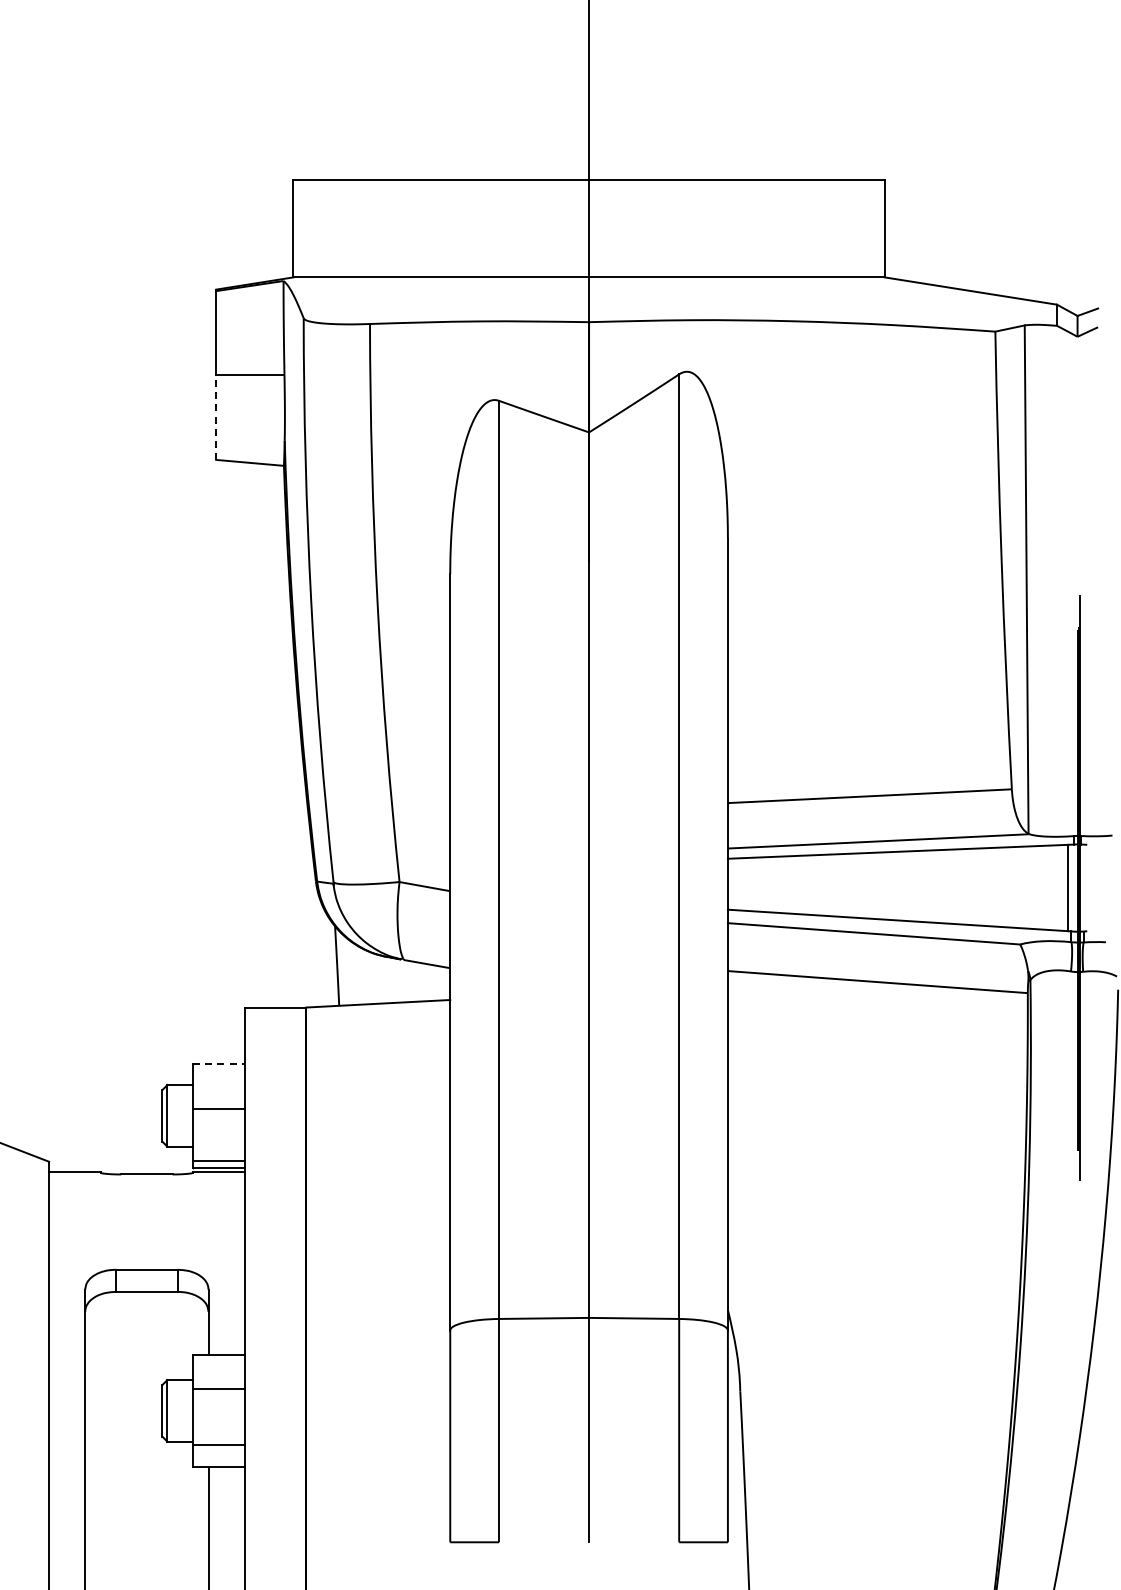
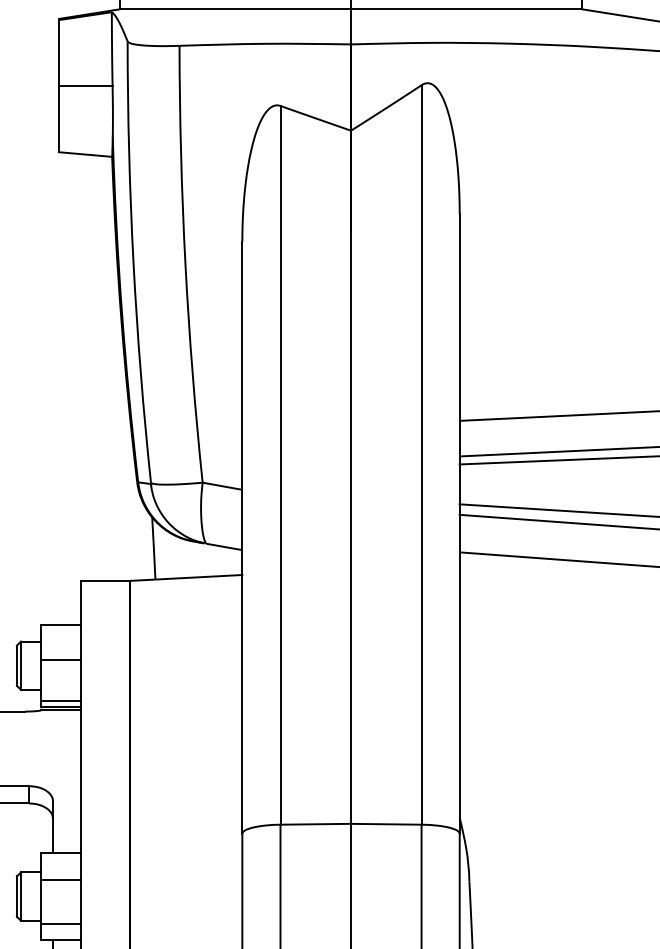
line: (216, 417) -> (59, 119), dashed -> solid
line: (218, 1063) -> (60, 624), dashed -> solid

